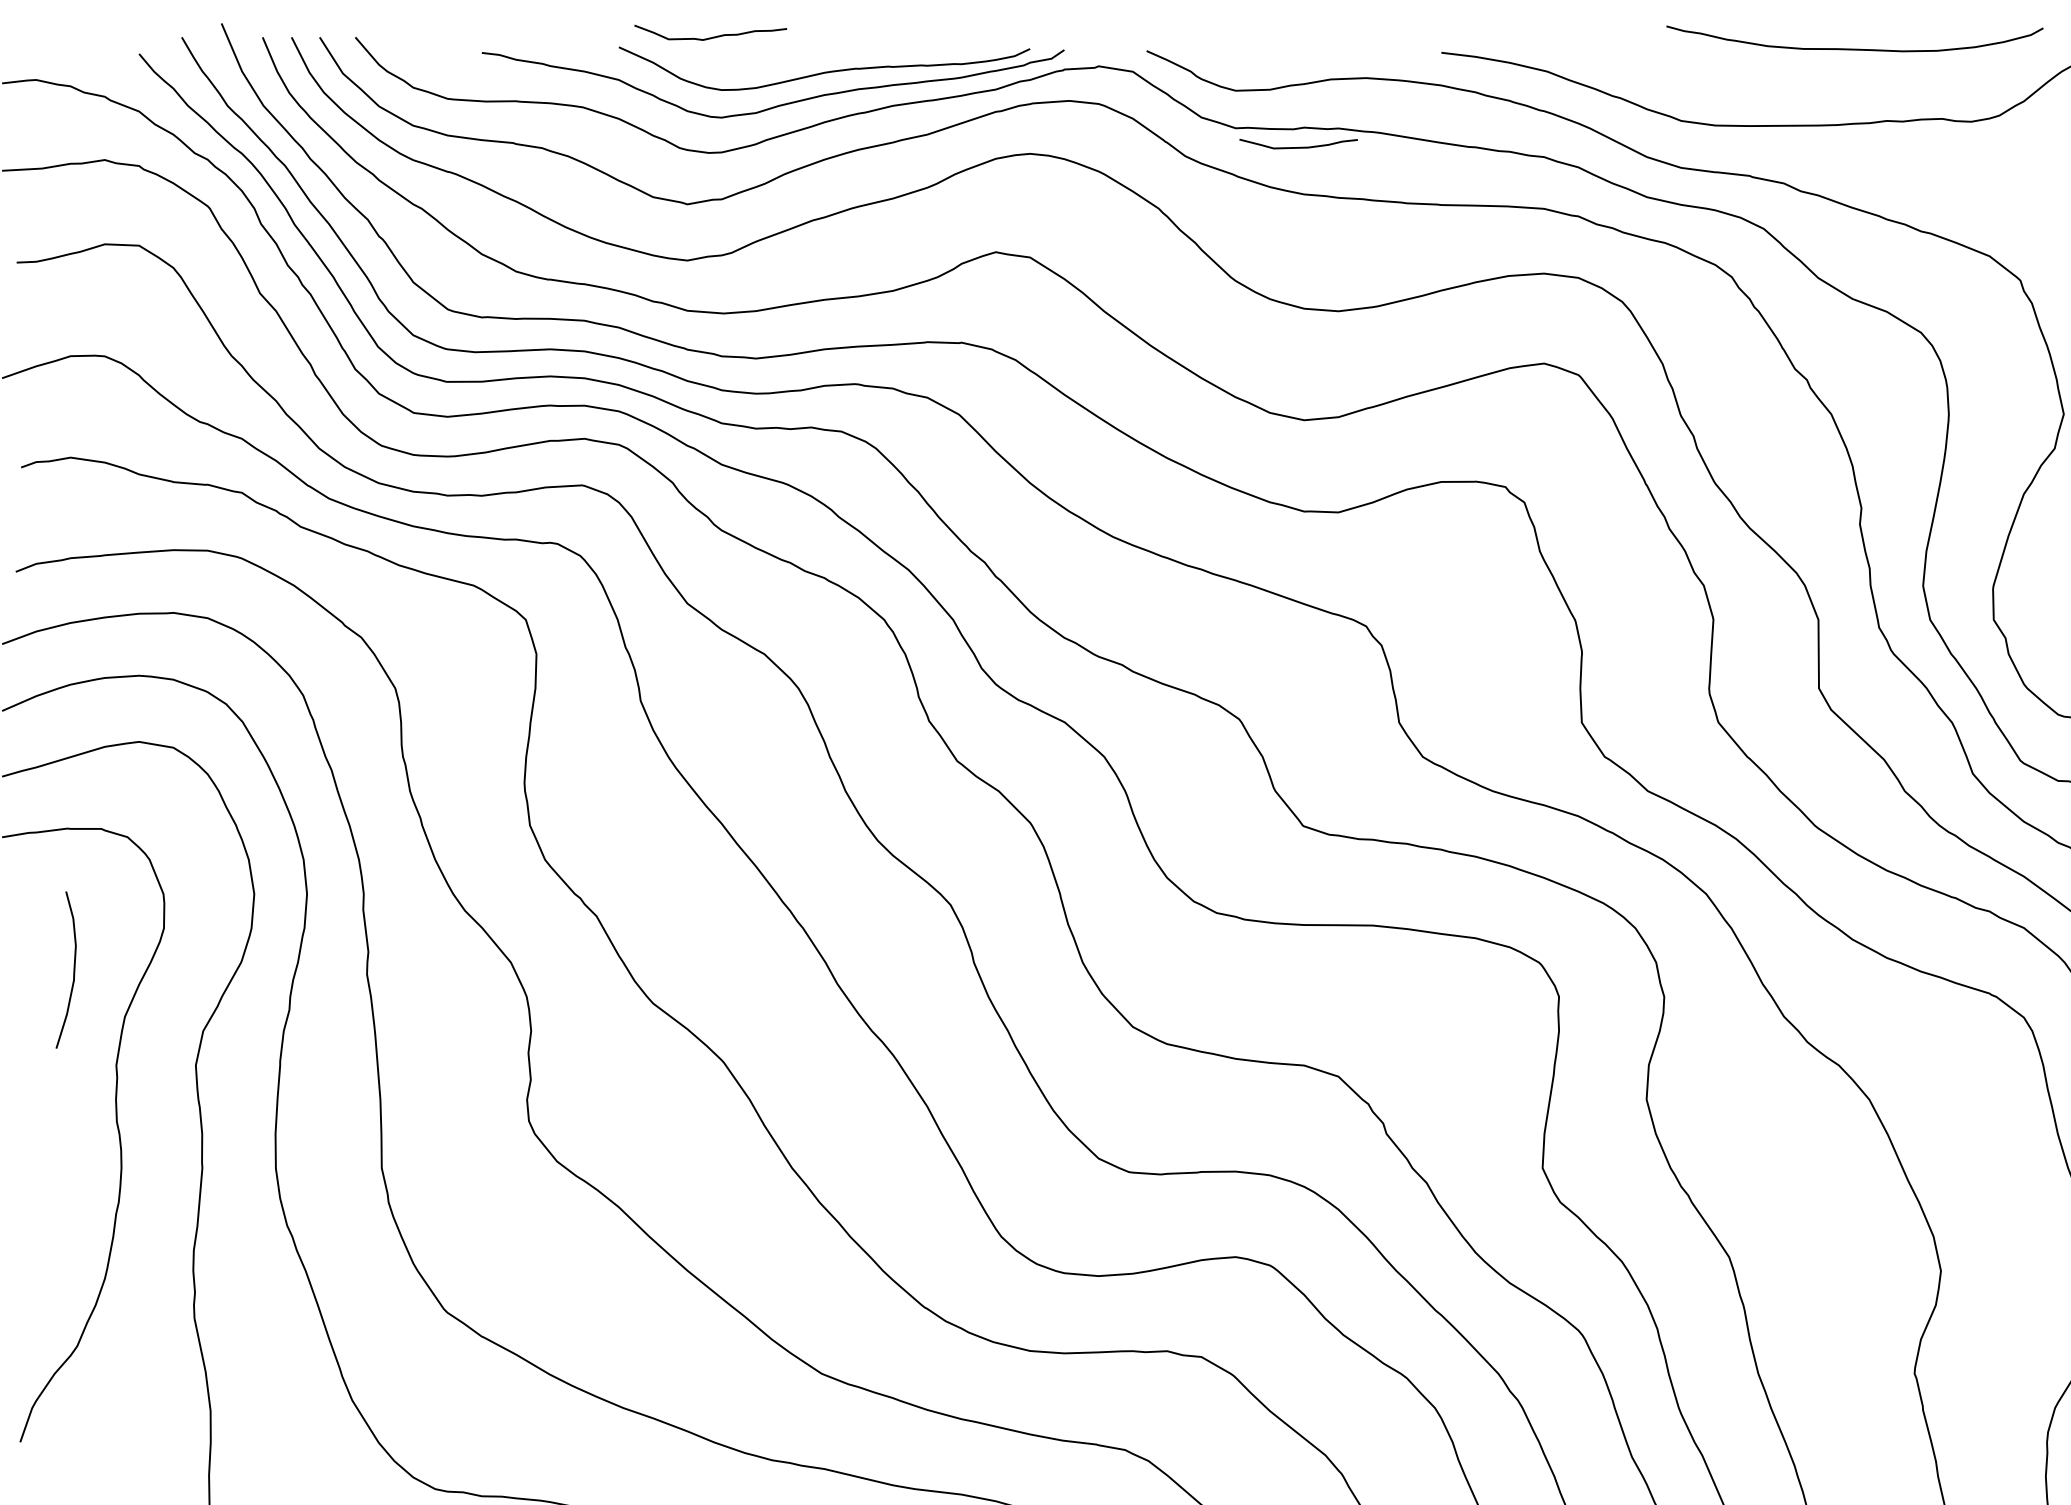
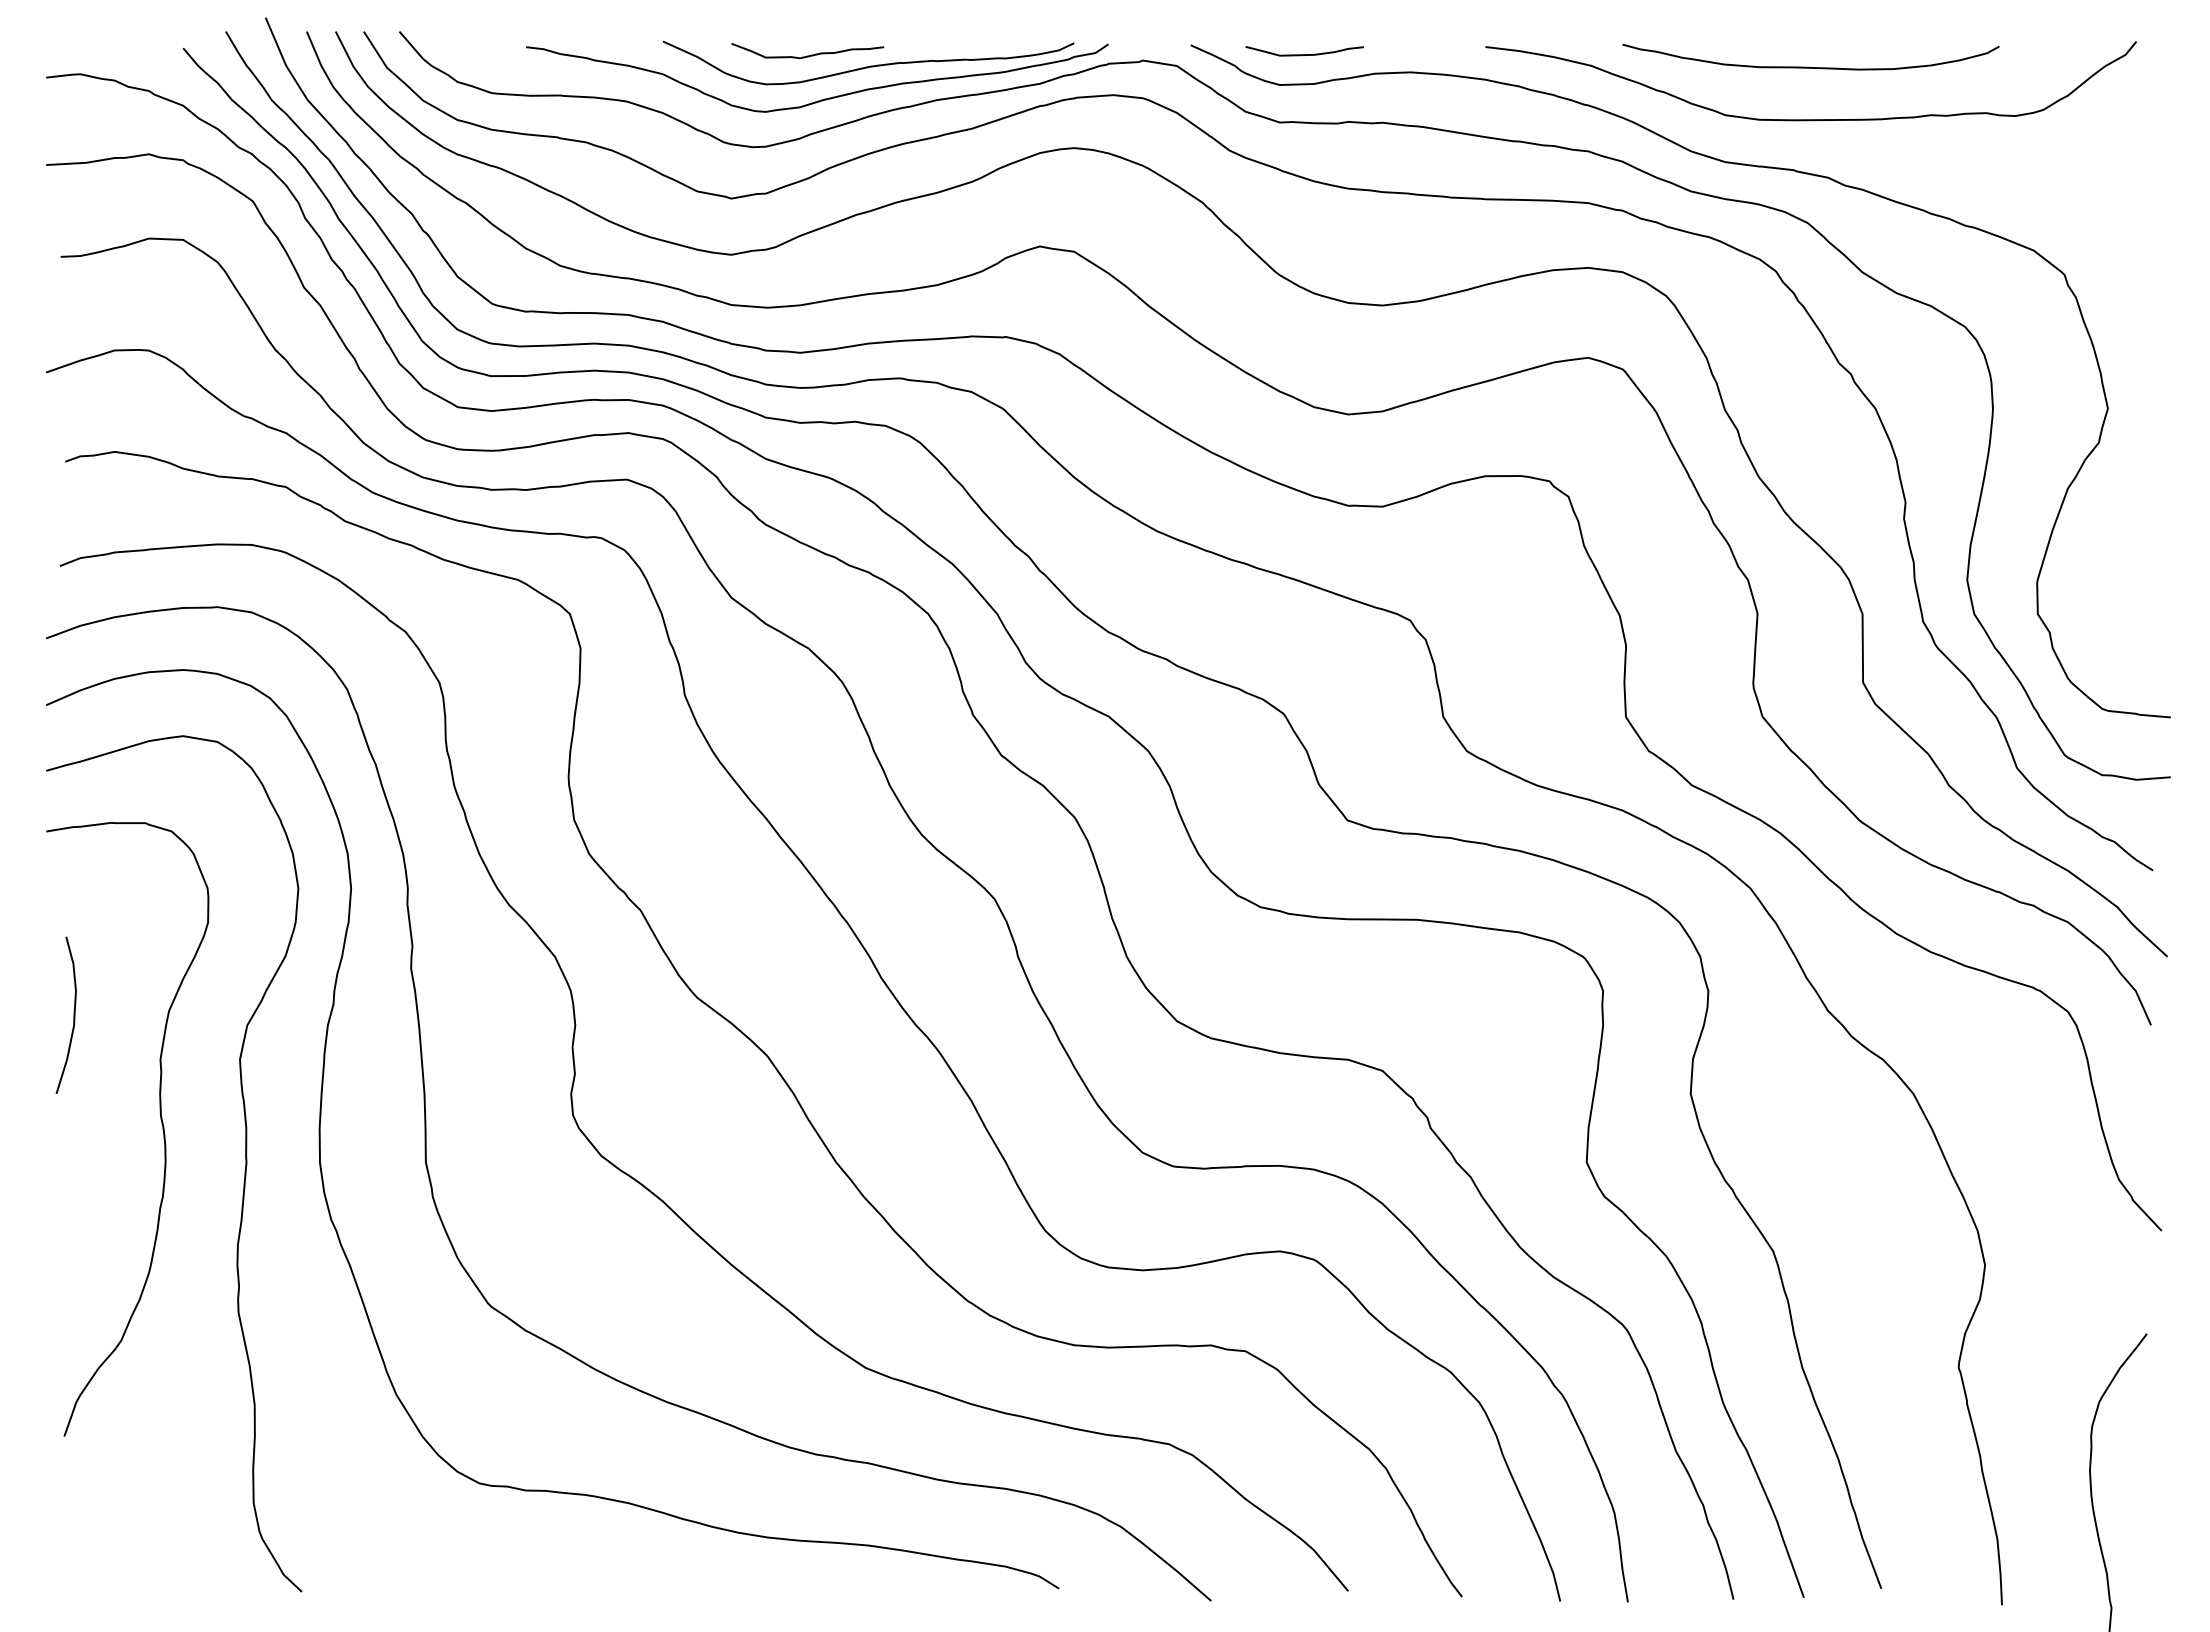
curve: (710, 37) -> (807, 55), moved
curve: (1852, 48) -> (1808, 66), moved
curve: (1298, 147) -> (1304, 54), moved
curve: (73, 969) -> (73, 1014), moved

